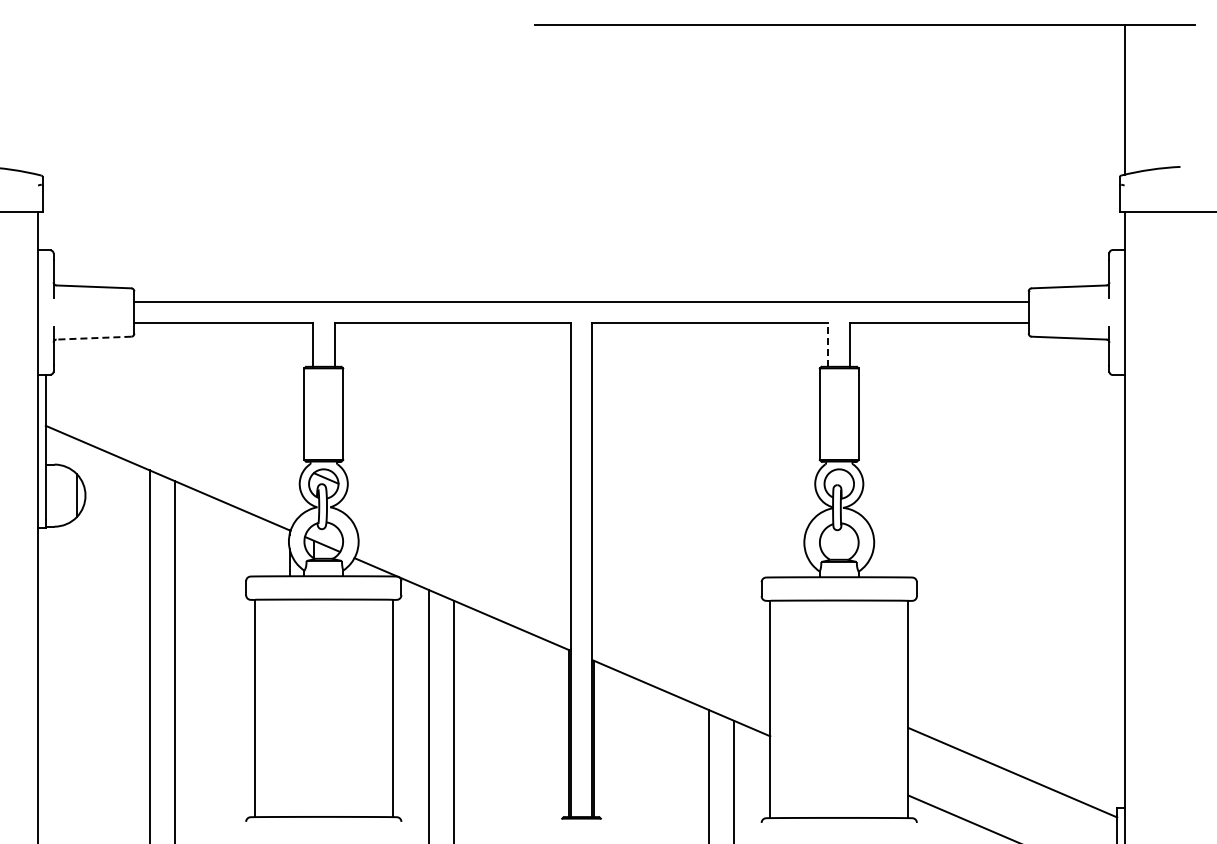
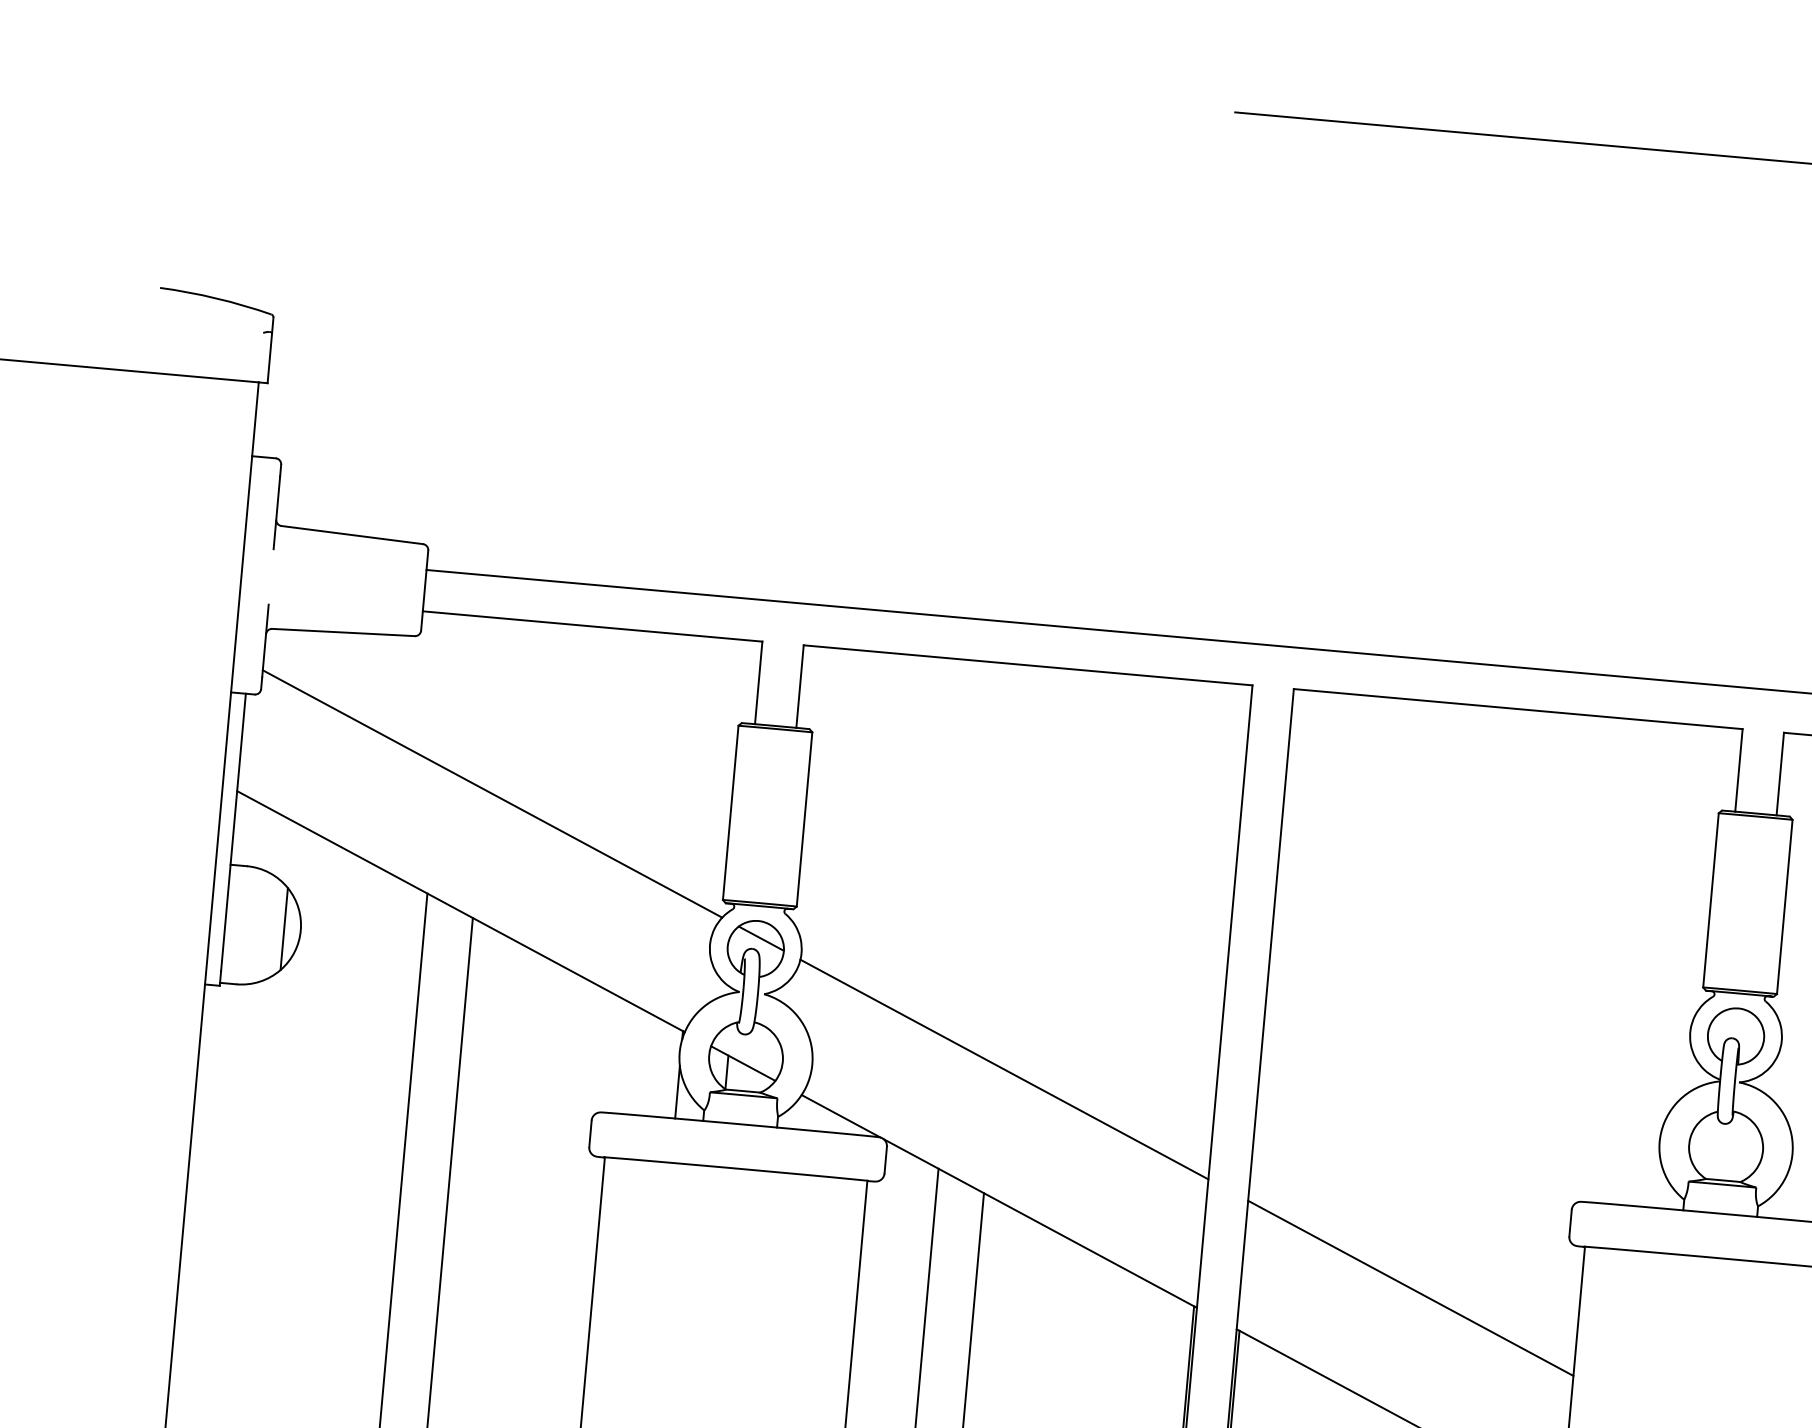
line: (93, 338) -> (342, 633), dashed -> solid
line: (828, 345) -> (1739, 771), dashed -> solid
line: (178, 415) -> (491, 793), added
line: (458, 535) -> (1003, 1069), added
line: (681, 630) -> (1411, 1288), added

